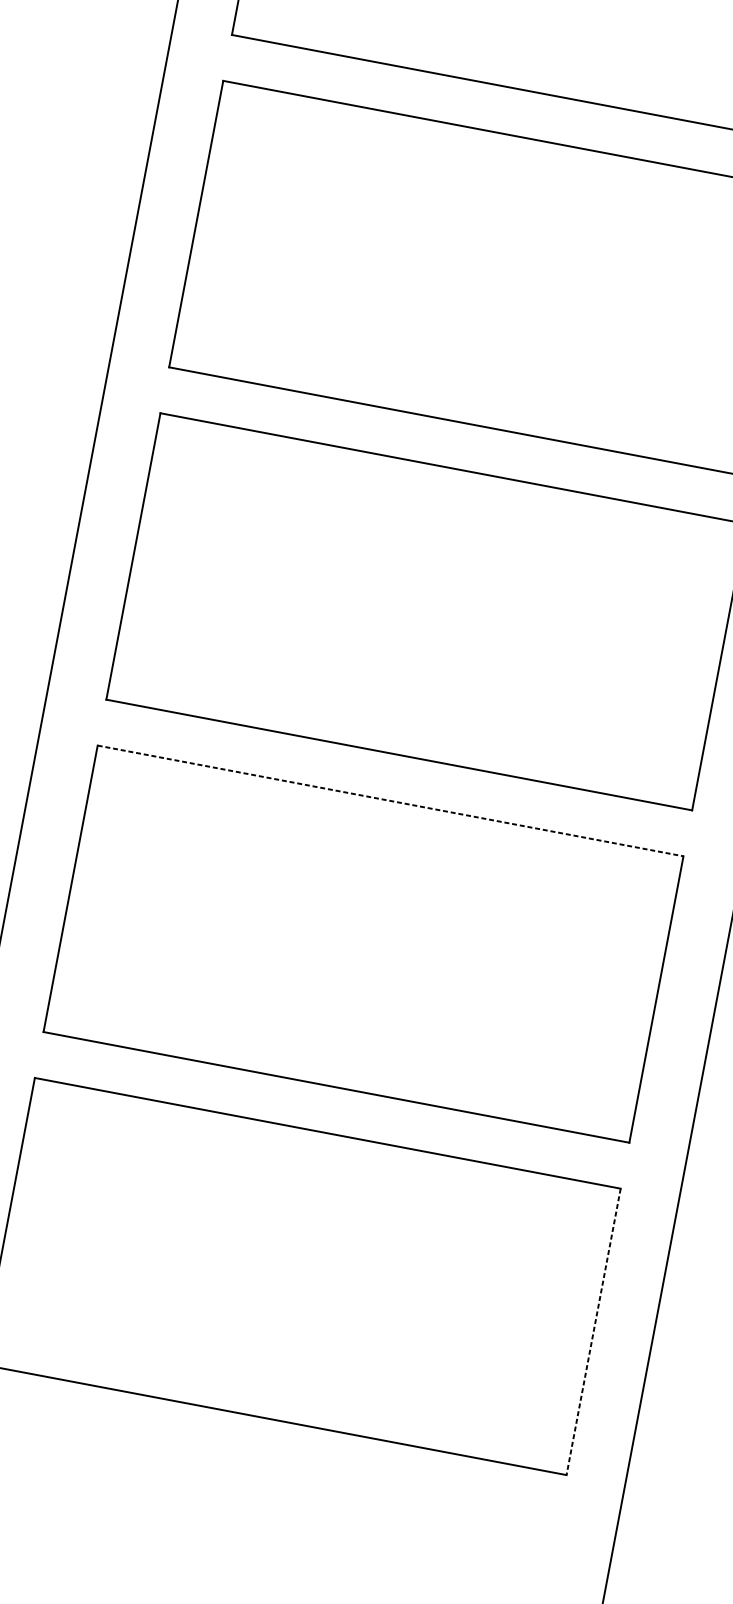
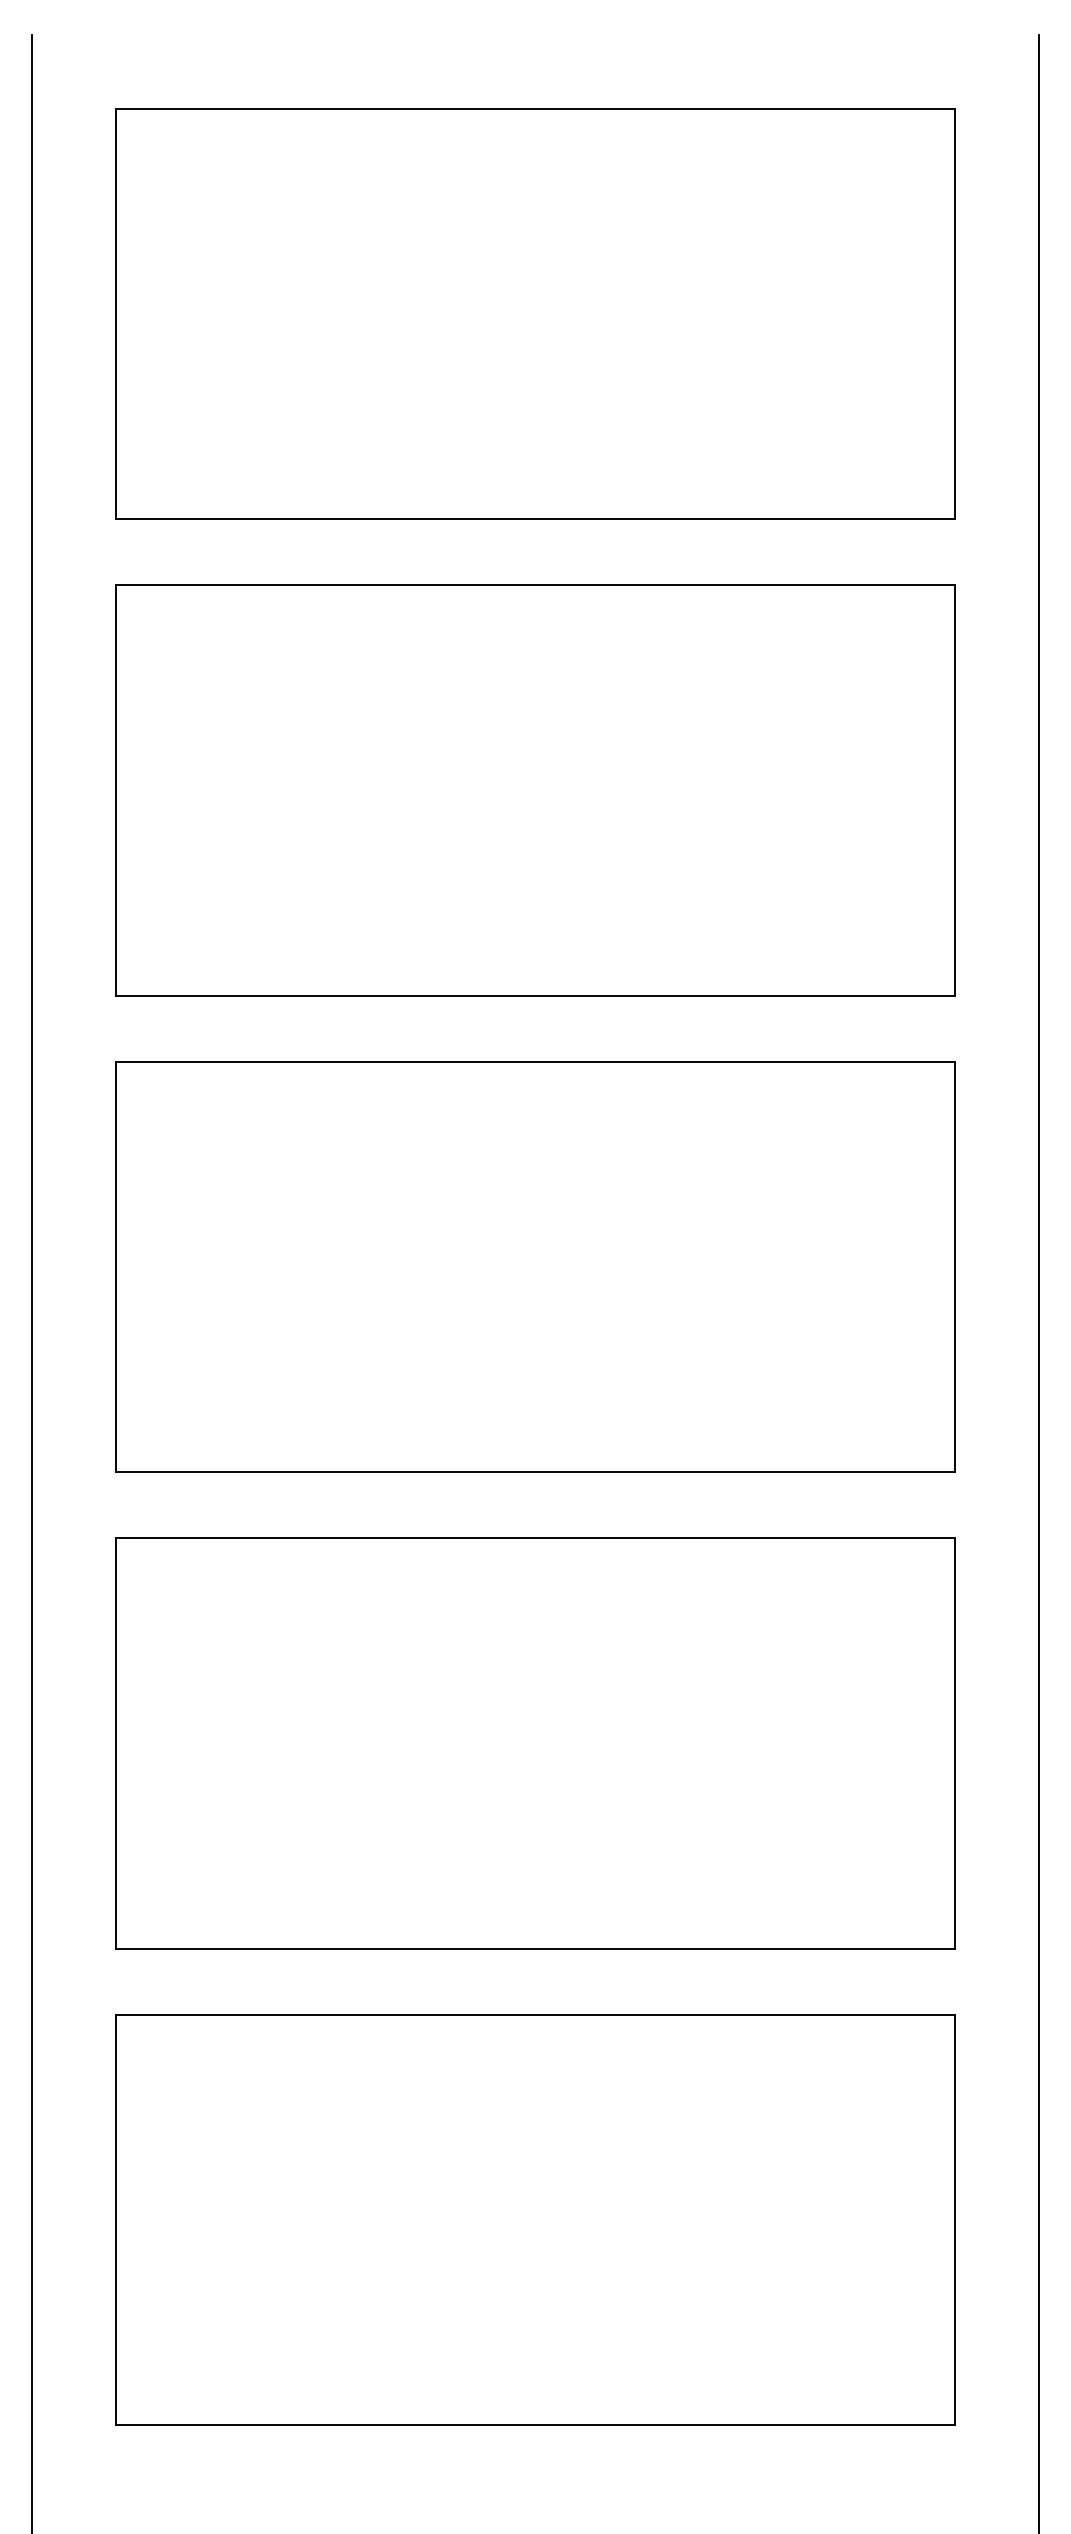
line: (390, 801) -> (535, 1538), dashed -> solid
line: (593, 1332) -> (955, 2220), dashed -> solid

